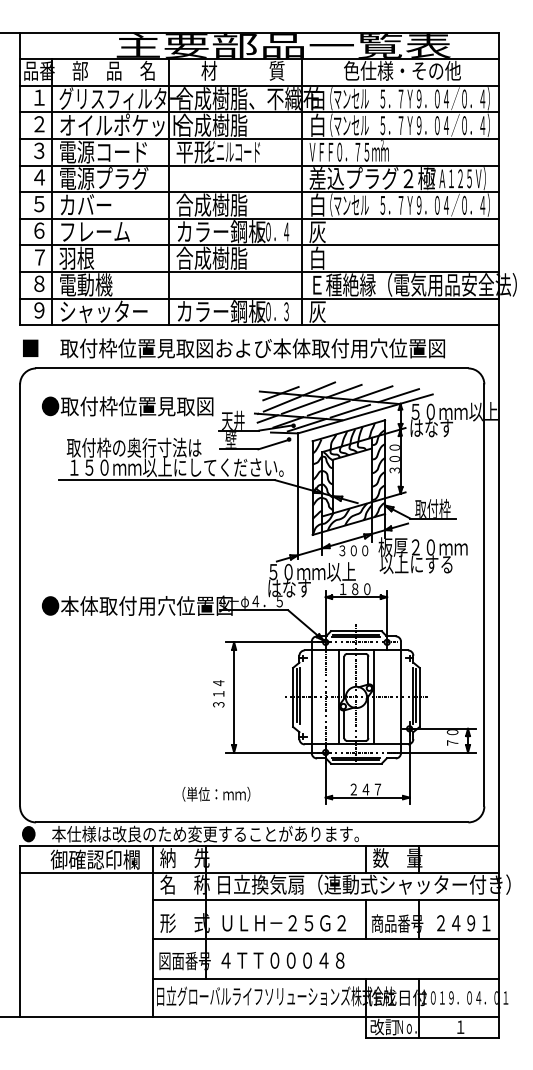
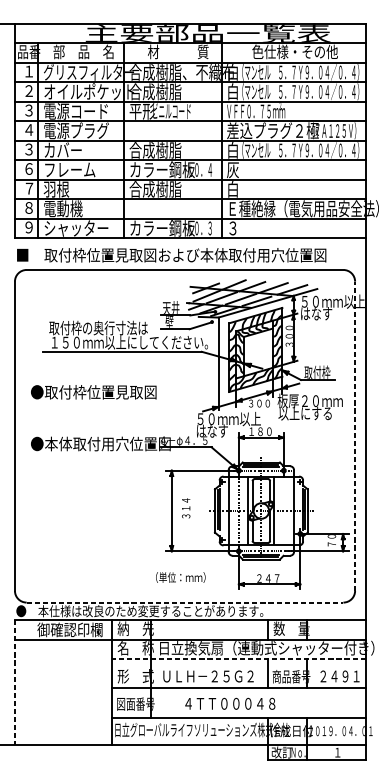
text: (39, 203) -> (29, 149), ５ -> ３
text: (317, 311) -> (232, 228), 灰 -> ３
text: (127, 406) -> (93, 392), moved
line: (484, 594) -> (355, 435), solid -> dashed
text: (218, 693) -> (185, 508), moved
text: (216, 794) -> (180, 577), moved
line: (252, 822) -> (185, 602), solid -> dashed
line: (325, 899) -> (238, 659), solid -> dashed
line: (20, 932) -> (15, 683), solid -> dashed
text: (282, 960) -> (229, 703), moved

